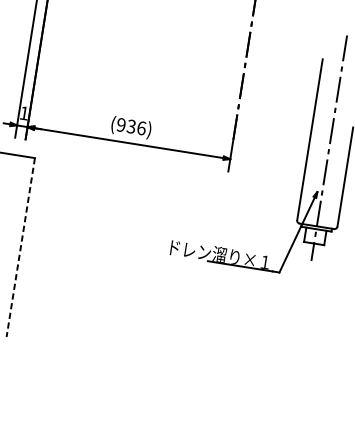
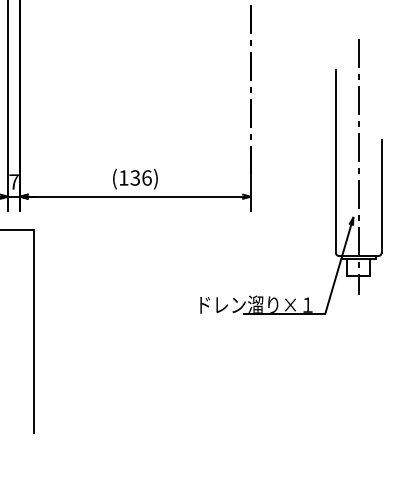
text: (23, 112) -> (13, 181), 1 -> 7
text: (121, 124) -> (123, 177), (936) -> (136)
line: (20, 247) -> (33, 331), dashed -> solid

